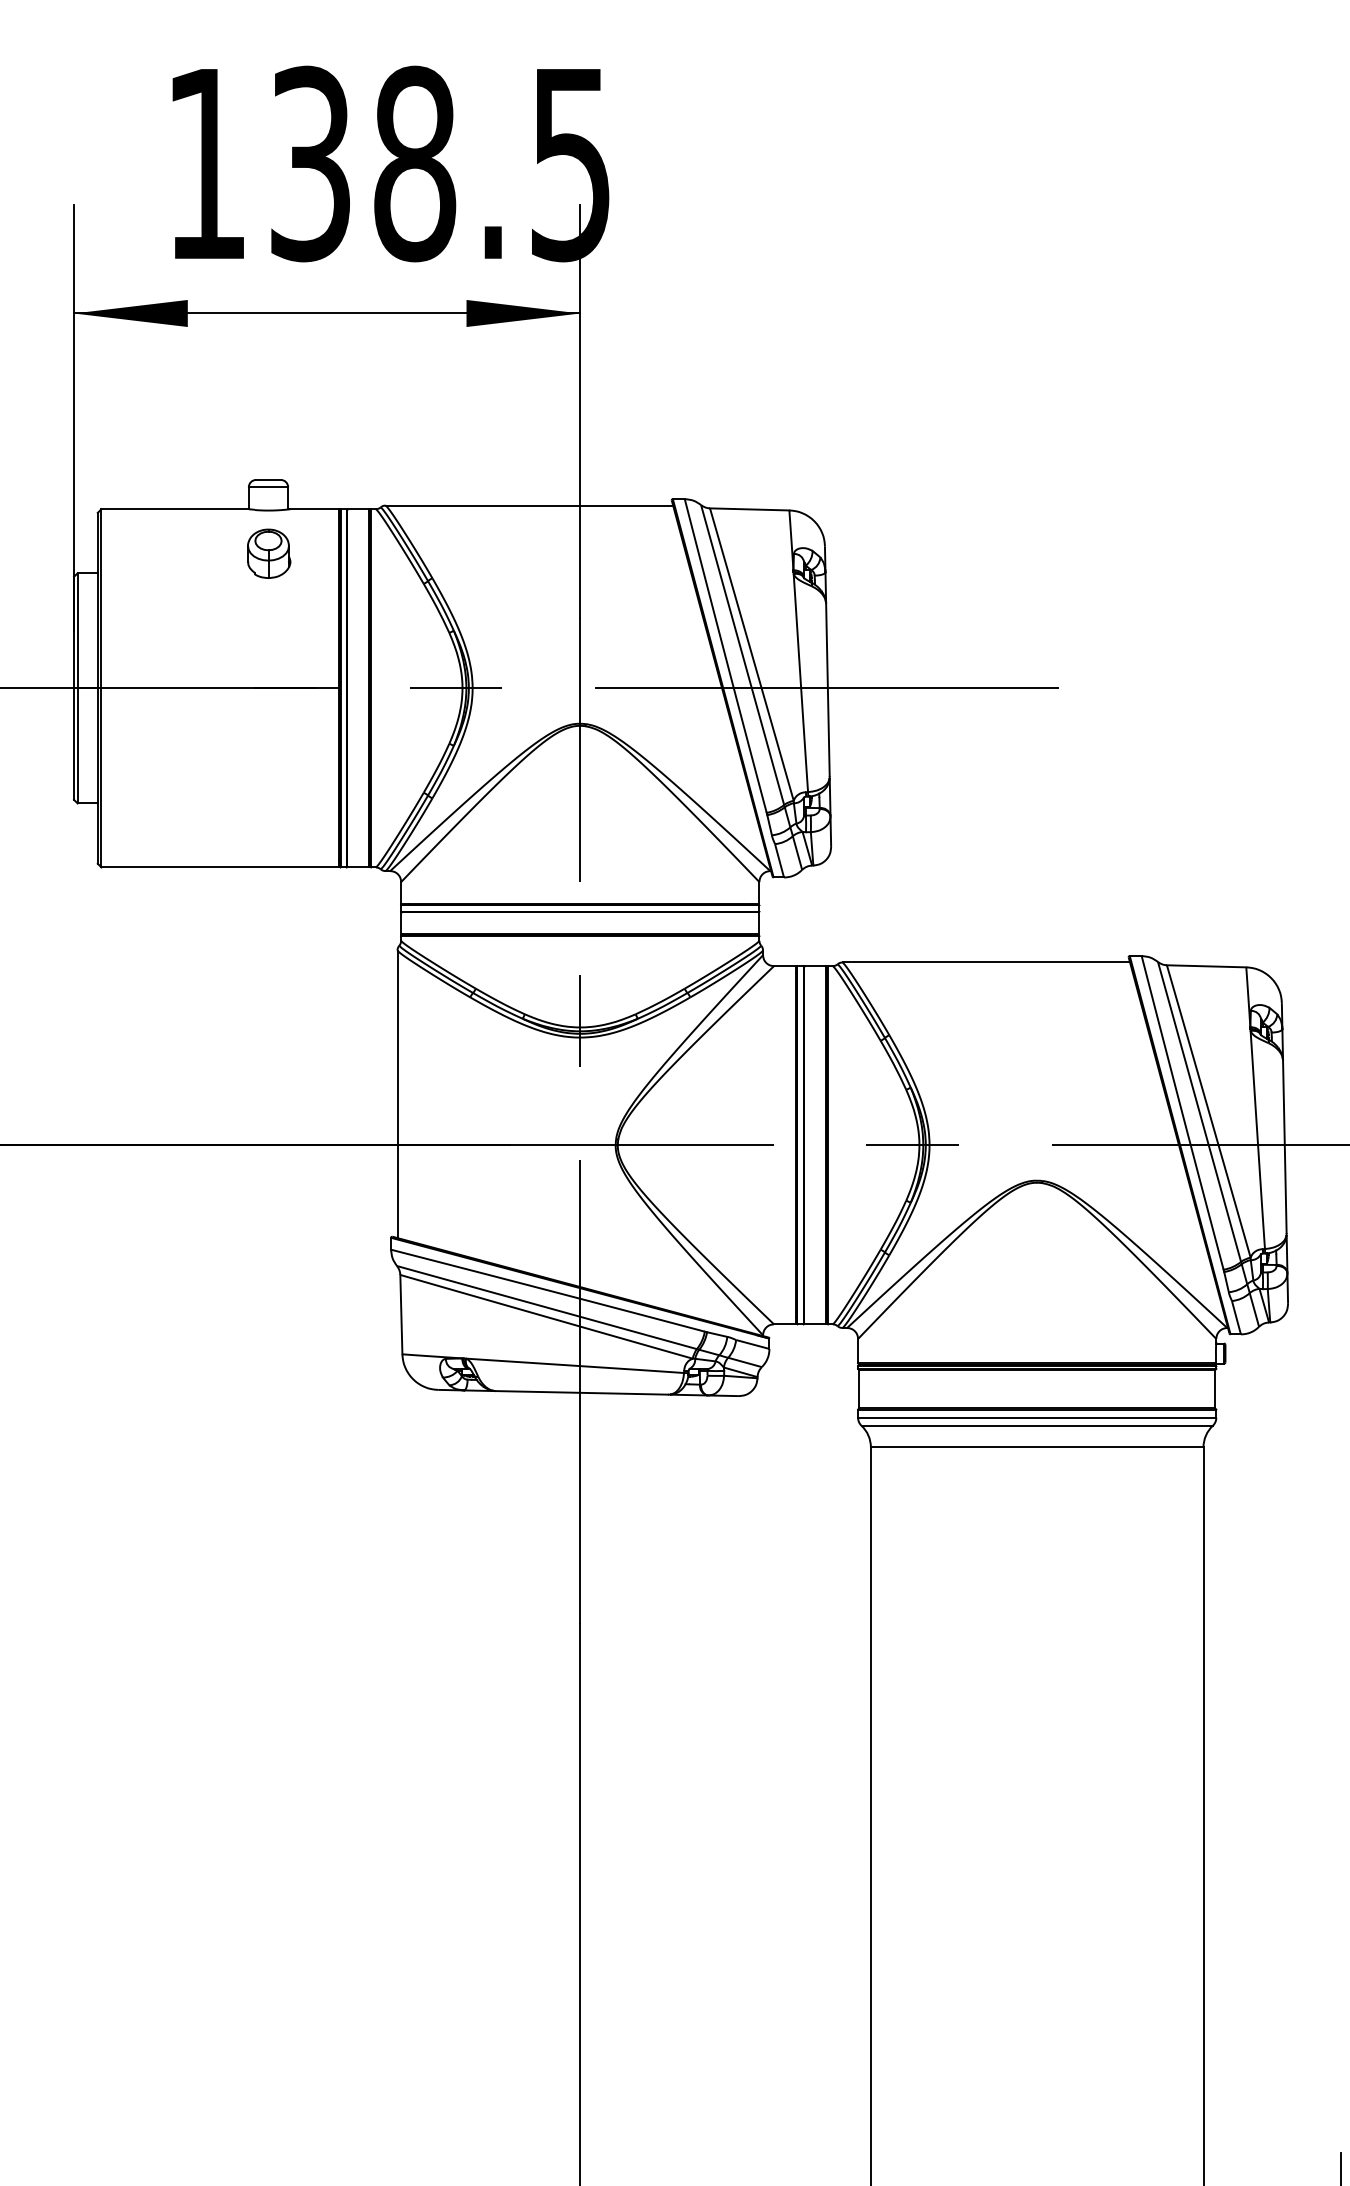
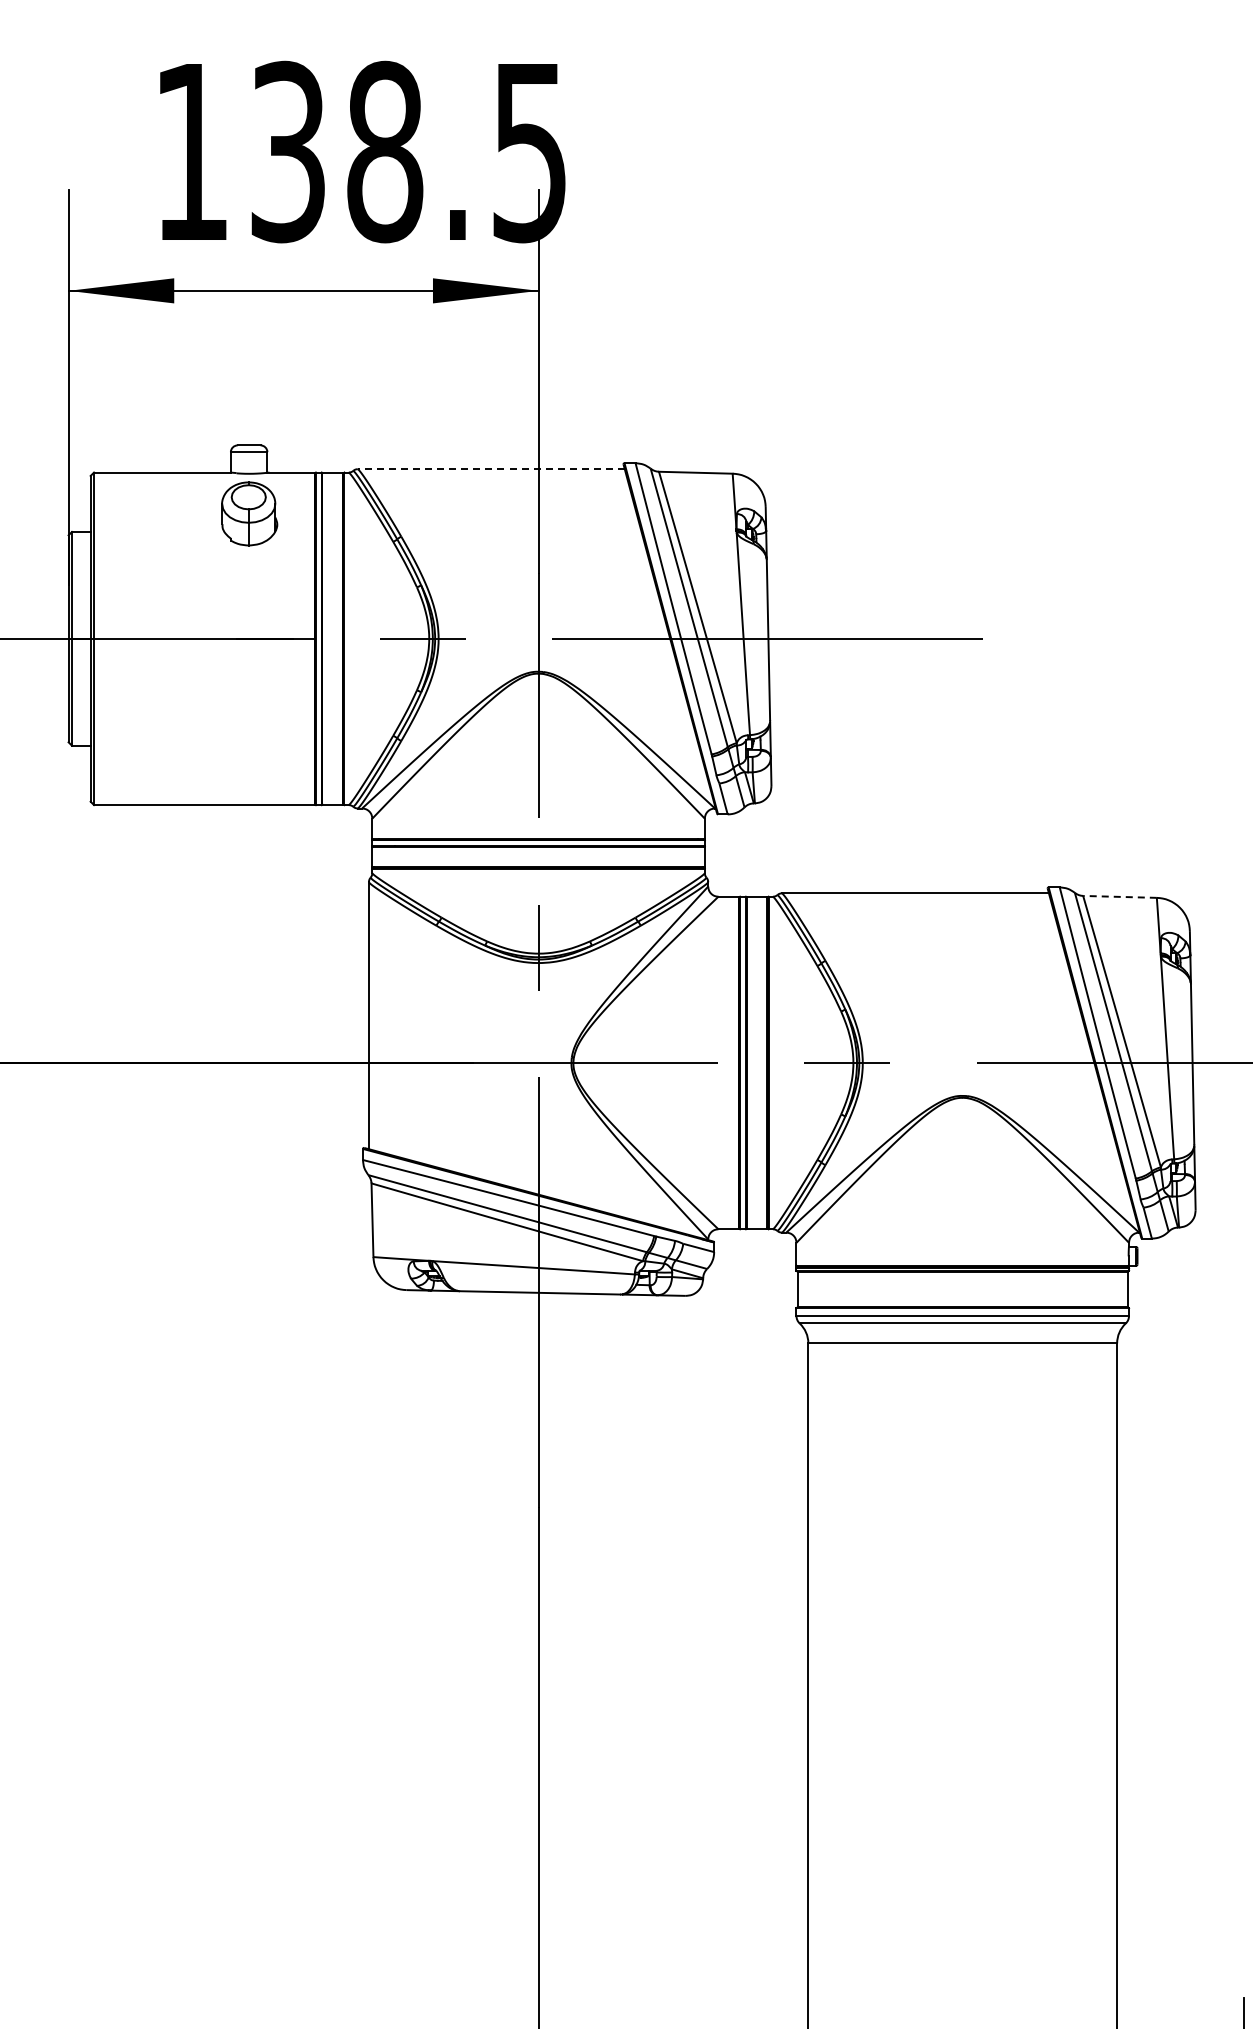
line: (528, 505) -> (490, 469), solid -> dashed
part: (268, 553) -> (249, 513), size x1.4
line: (1207, 965) -> (1120, 896), solid -> dashed

